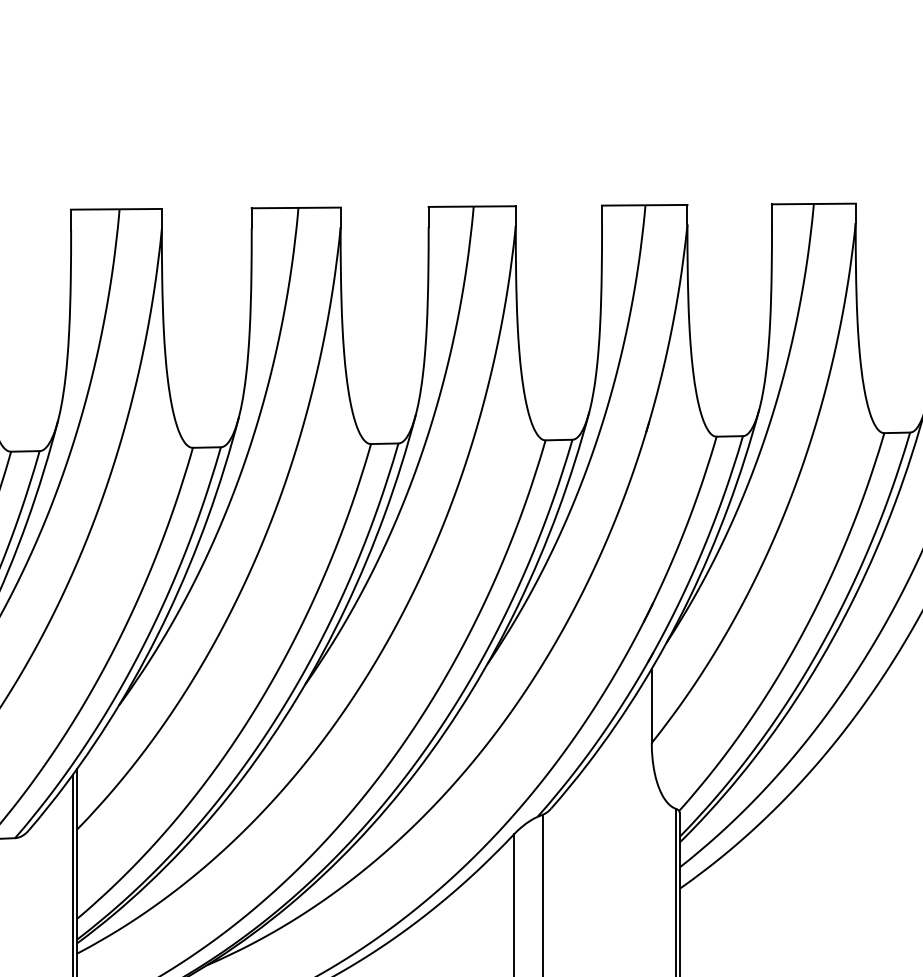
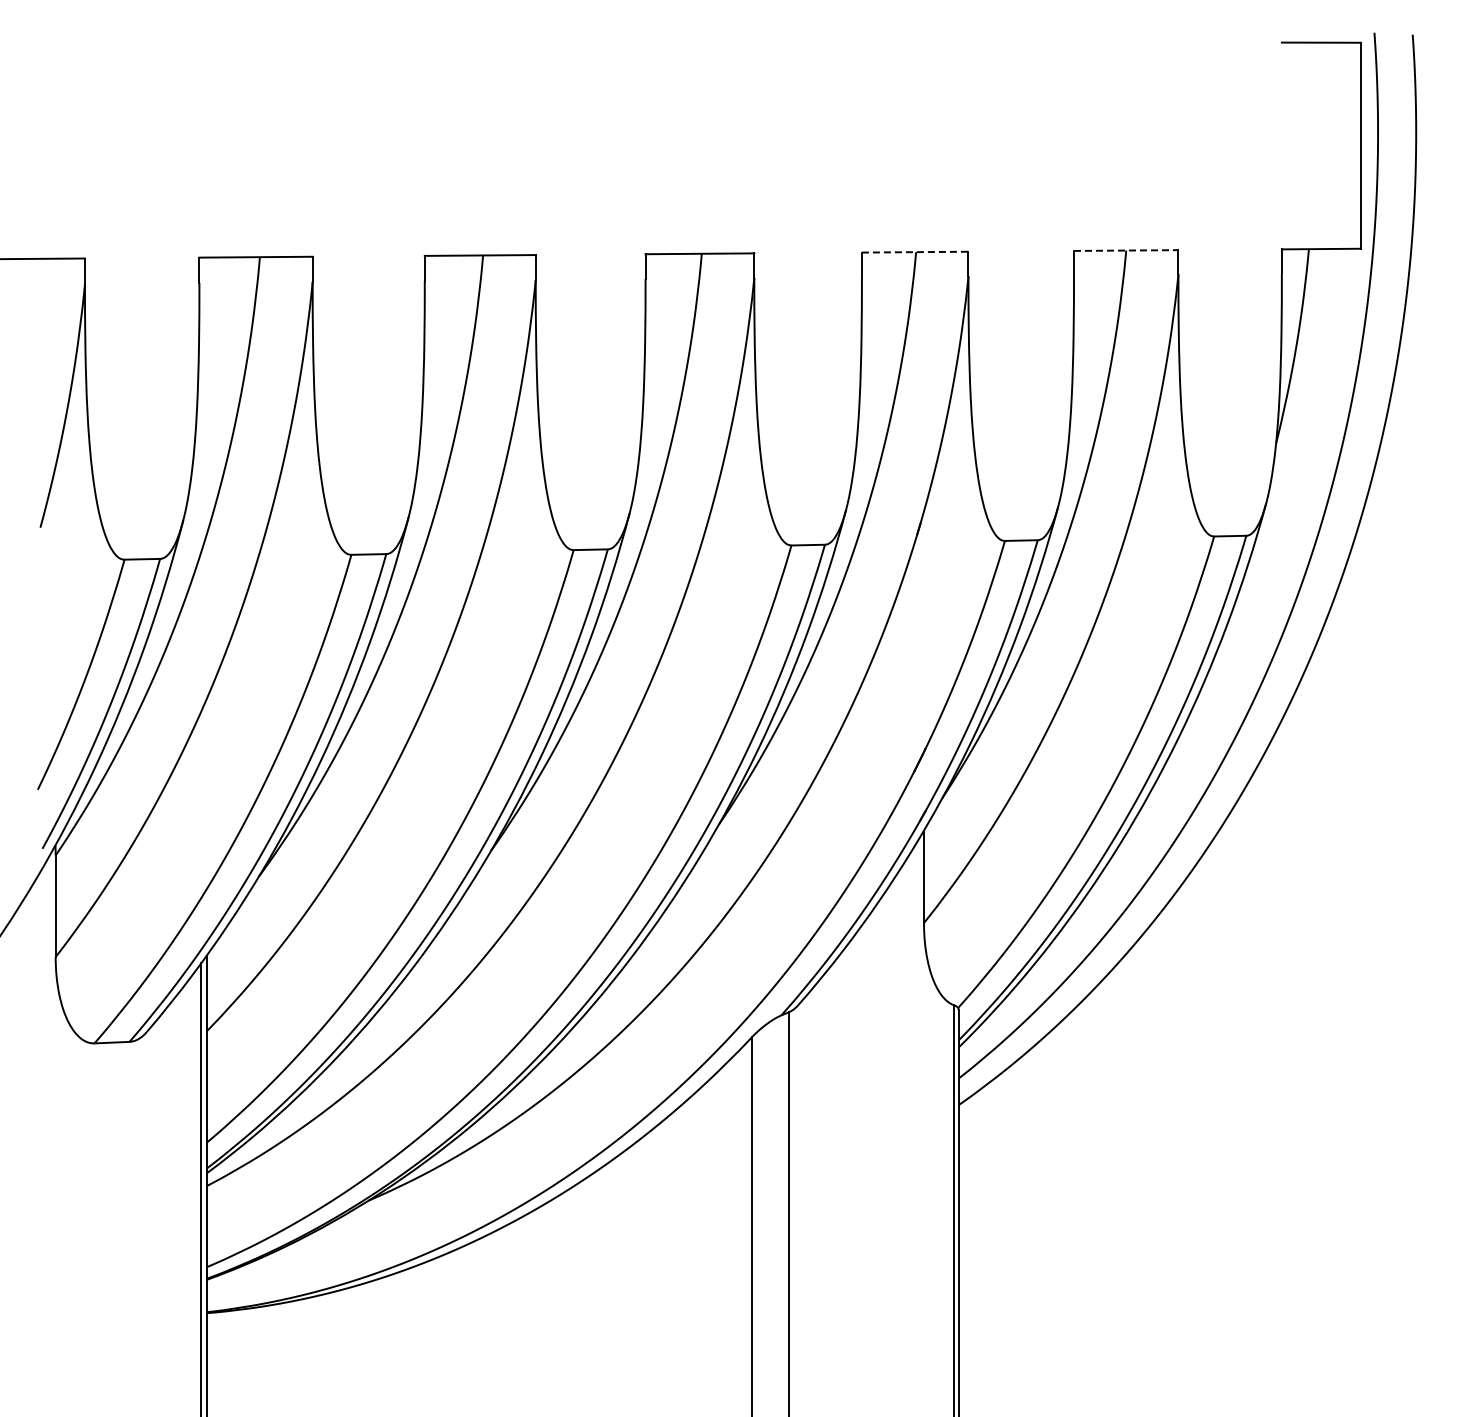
line: (814, 203) -> (1126, 250), solid -> dashed
line: (644, 205) -> (915, 252), solid -> dashed

